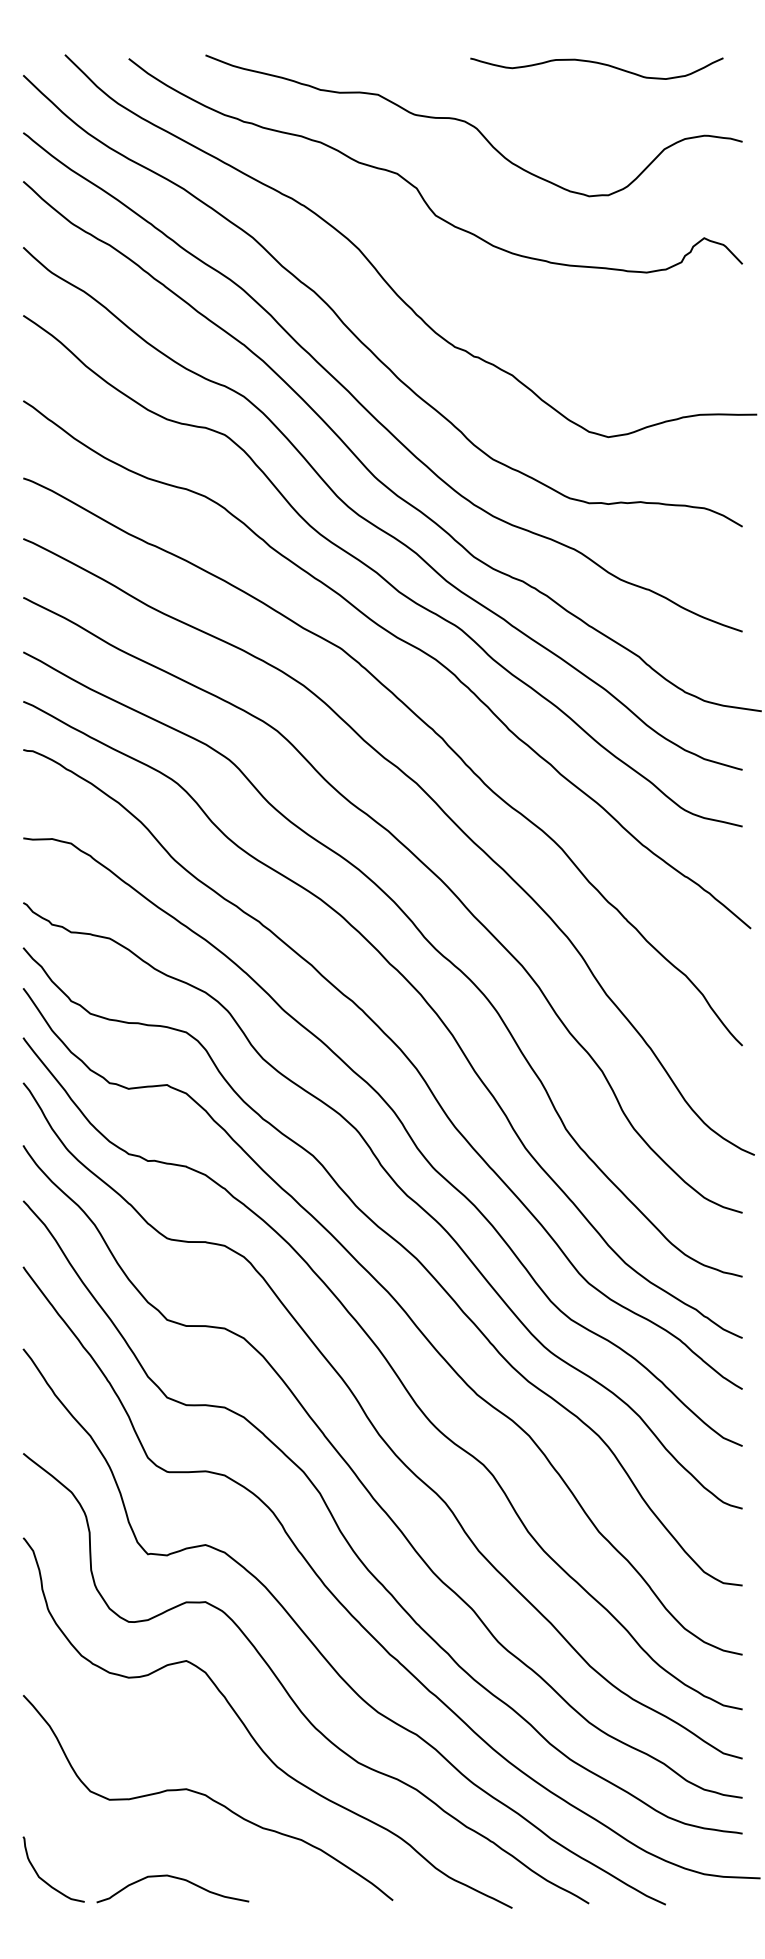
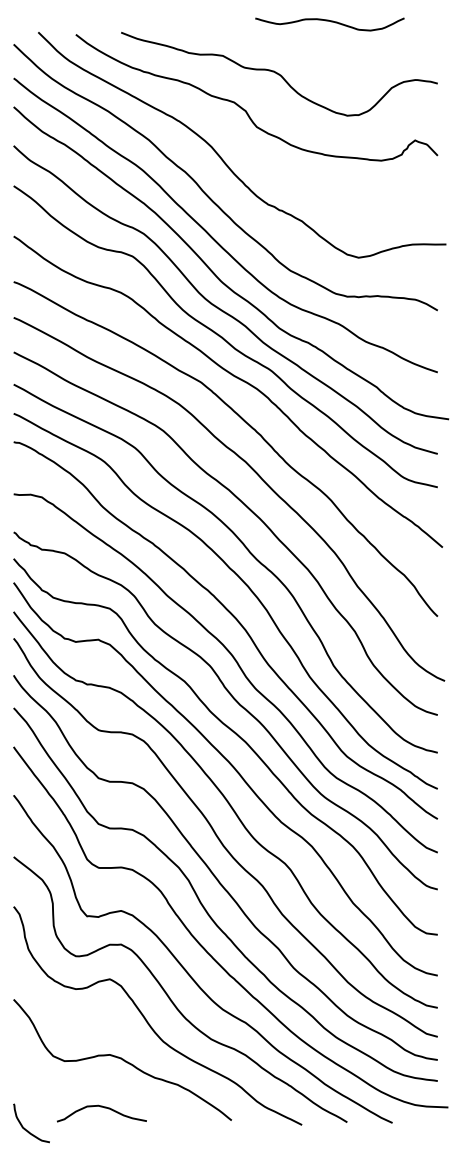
curve: (599, 65) -> (331, 22), moved
curve: (48, 1881) -> (28, 1130), moved

